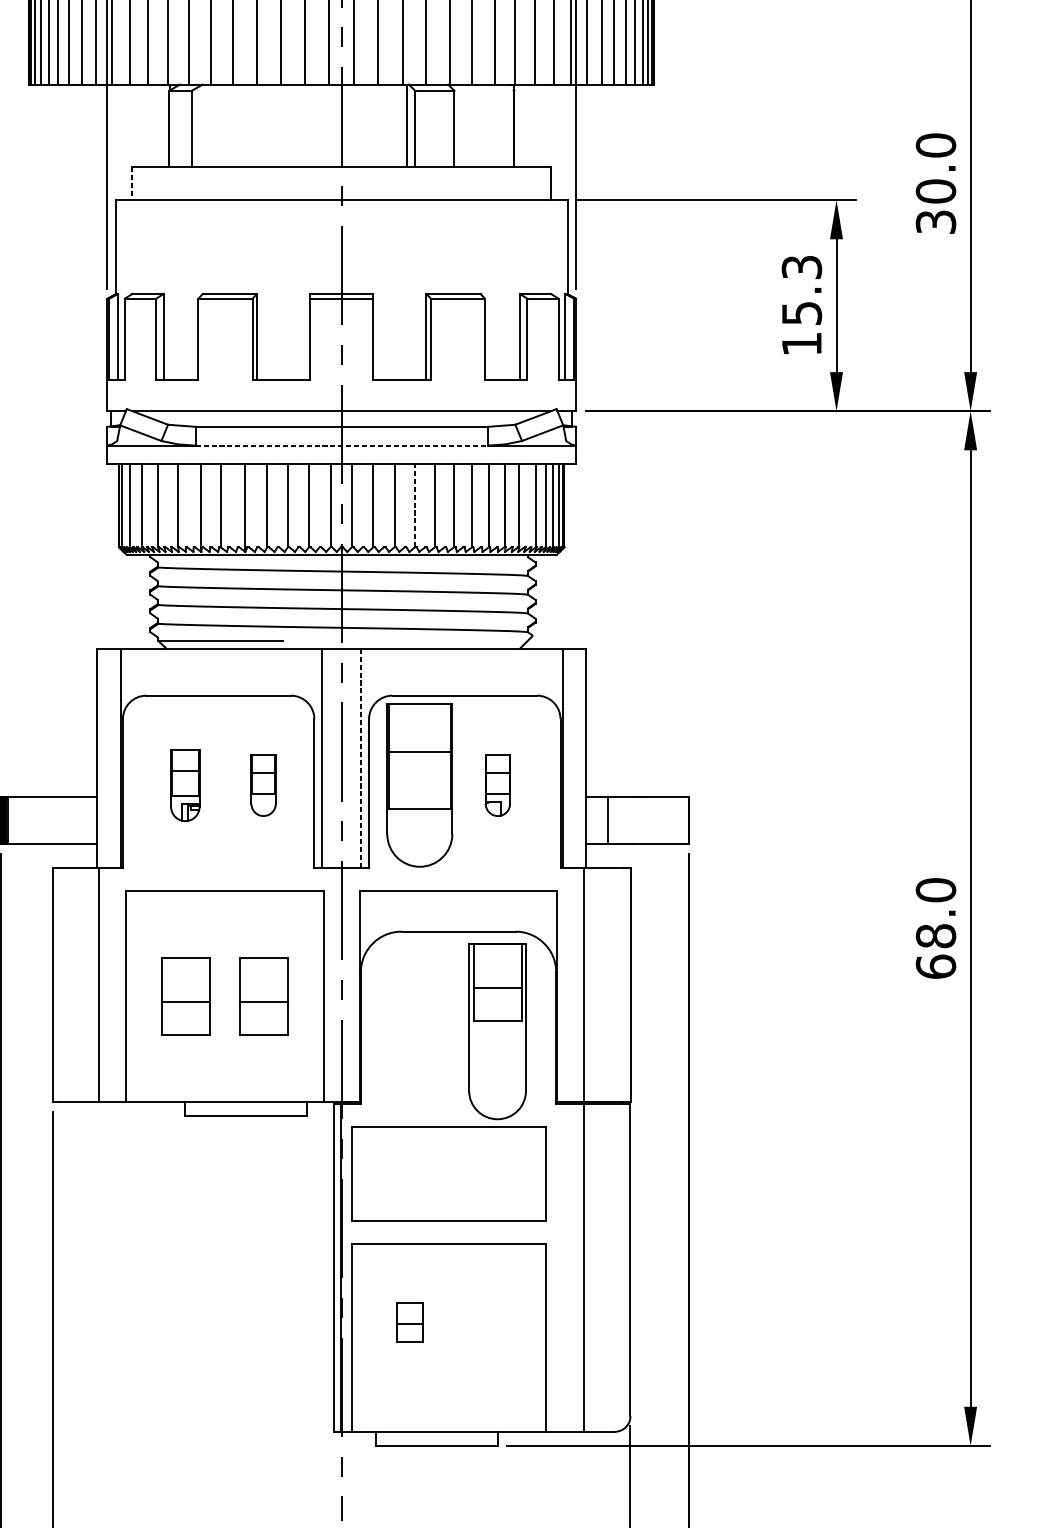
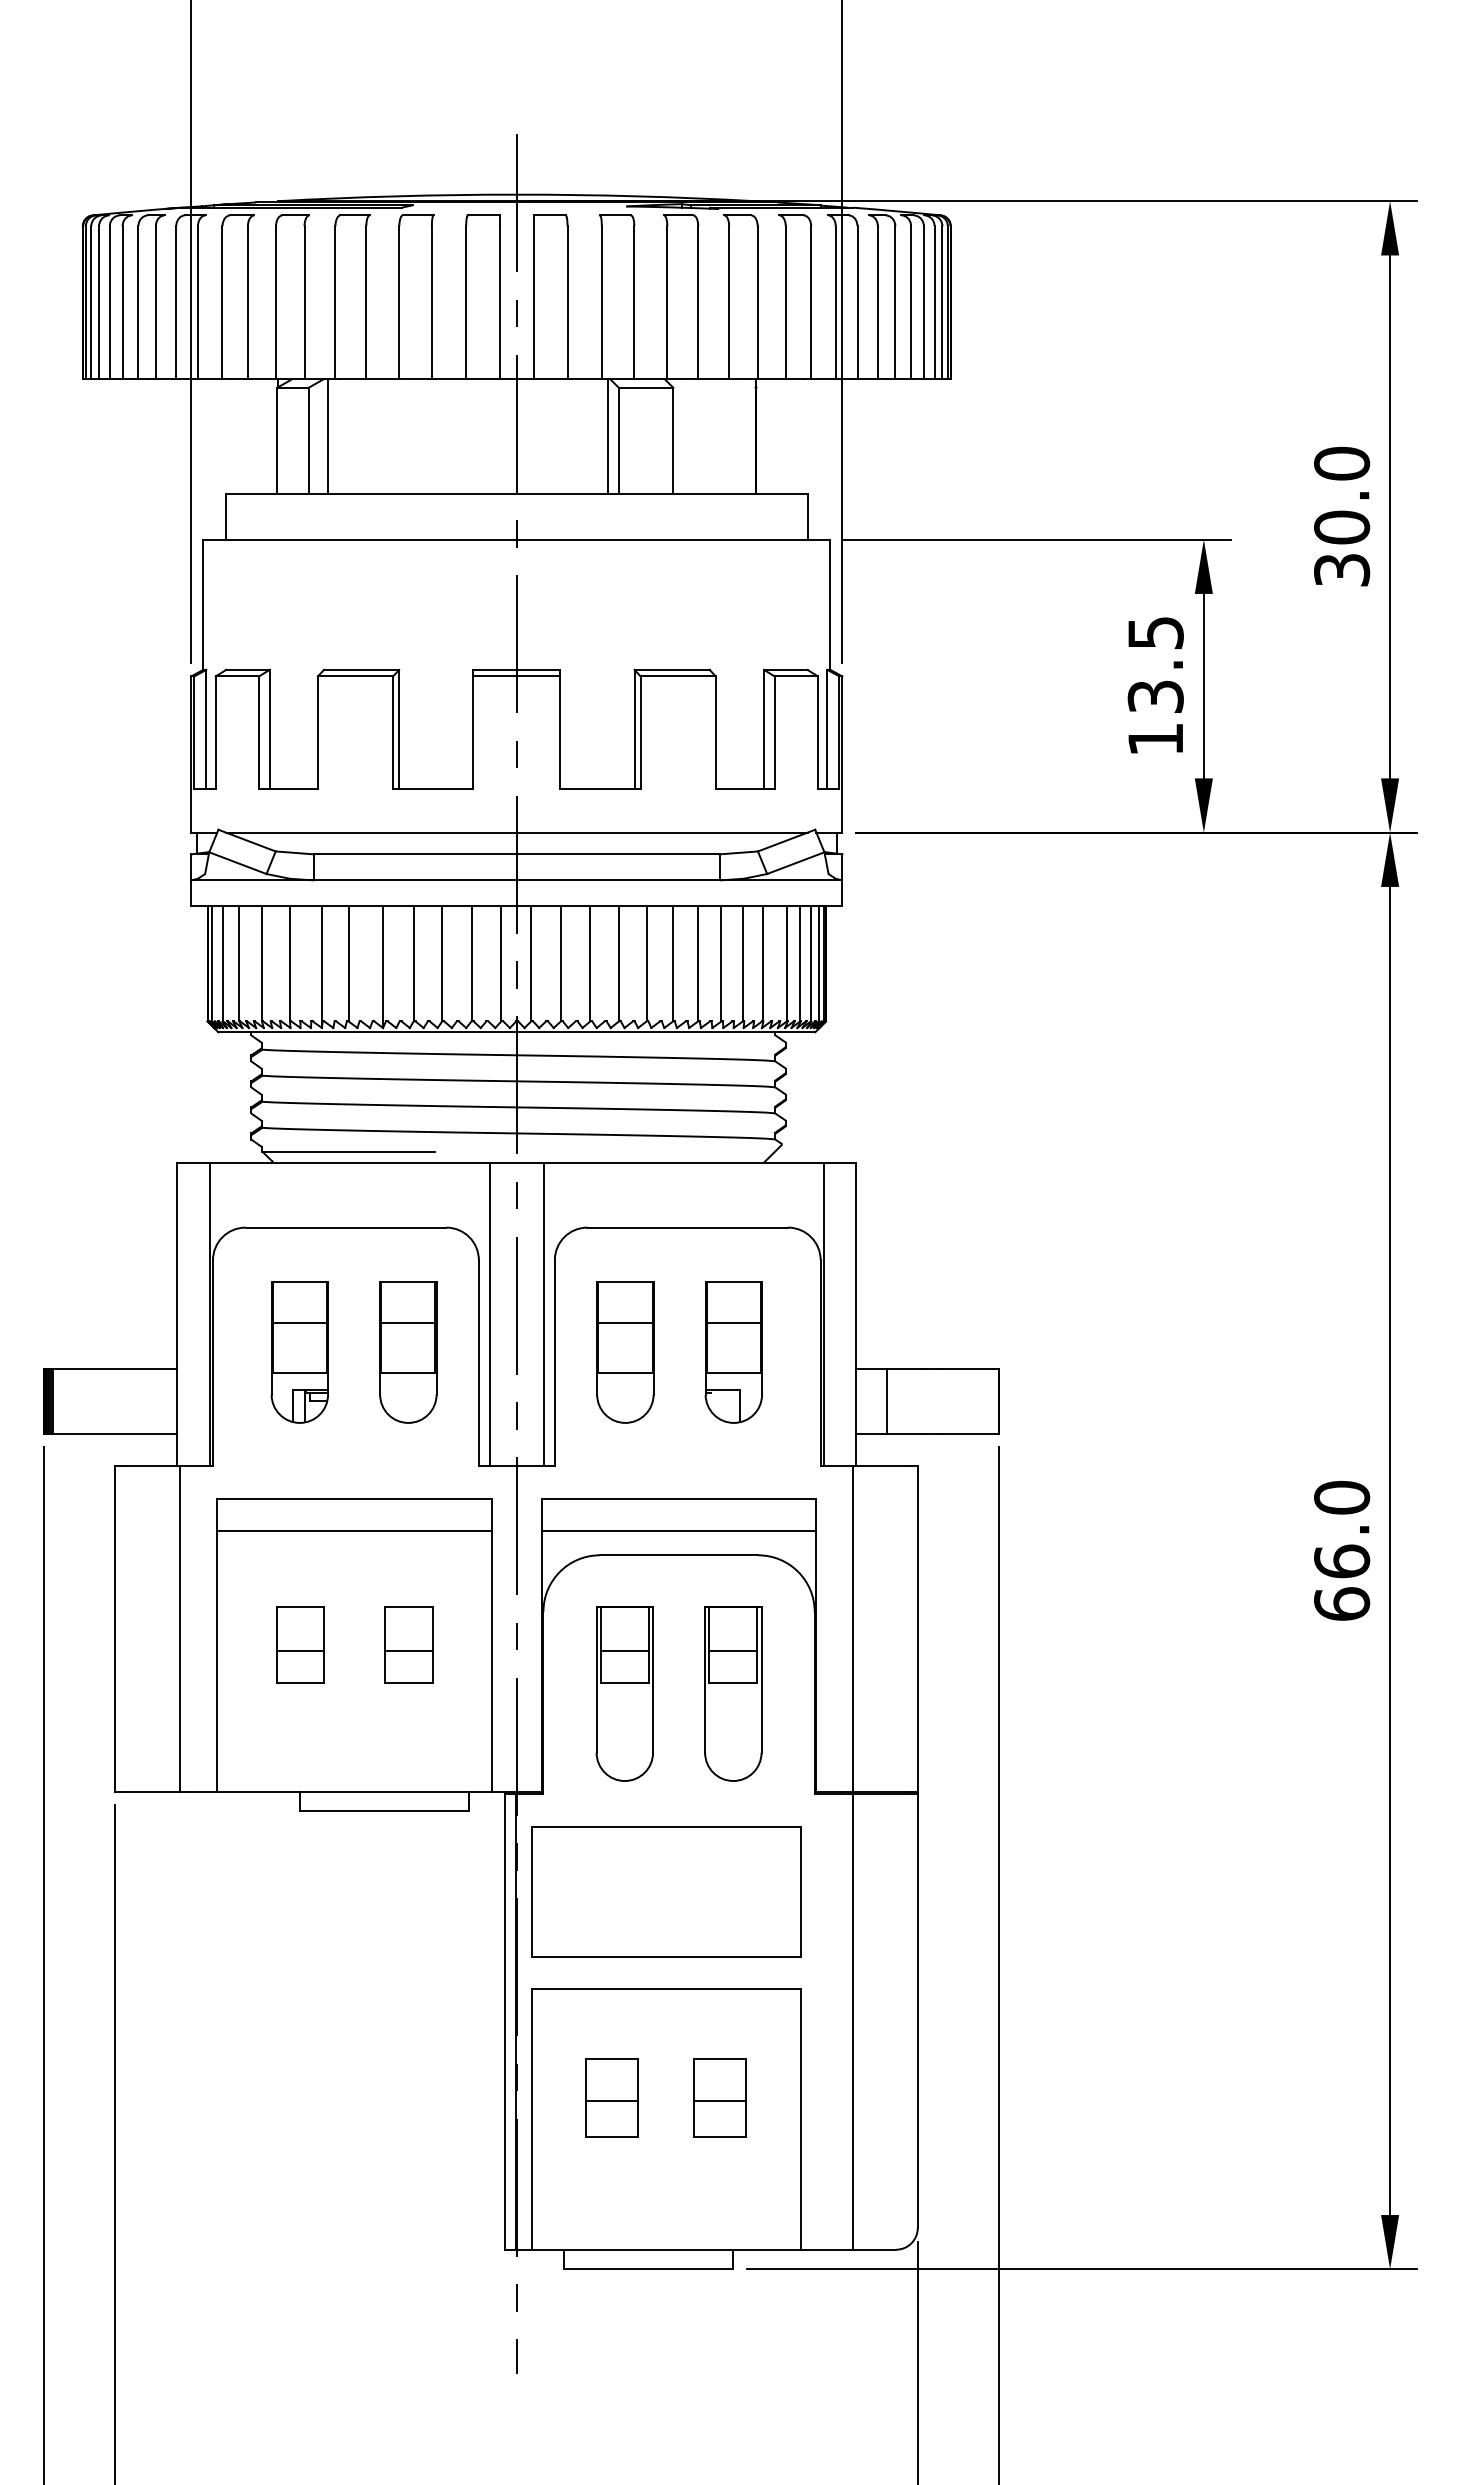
line: (205, 125) -> (327, 436), added
line: (132, 183) -> (226, 516), dashed -> solid
text: (801, 290) -> (1155, 664), 15.3 -> 13.5
line: (341, 445) -> (516, 880), dashed -> solid
line: (414, 505) -> (618, 963), dashed -> solid
line: (360, 758) -> (543, 1314), dashed -> solid
part: (185, 785) -> (299, 1352), size x1.43
part: (263, 785) -> (408, 1352), size x1.67
part: (419, 785) -> (625, 1352), size x0.62
part: (497, 785) -> (733, 1352), size x1.67
line: (224, 914) -> (354, 1531), added
line: (458, 914) -> (678, 1531), added
text: (936, 936) -> (1342, 1561), 68.0 -> 66.0
part: (185, 995) -> (300, 1644), size x0.71
part: (263, 995) -> (408, 1644), size x0.71
part: (419, 1031) -> (624, 1693), added
part: (497, 1031) -> (733, 1693), size x0.71
part: (409, 1322) -> (611, 2097), size x1.43
part: (487, 1322) -> (719, 2097), added

